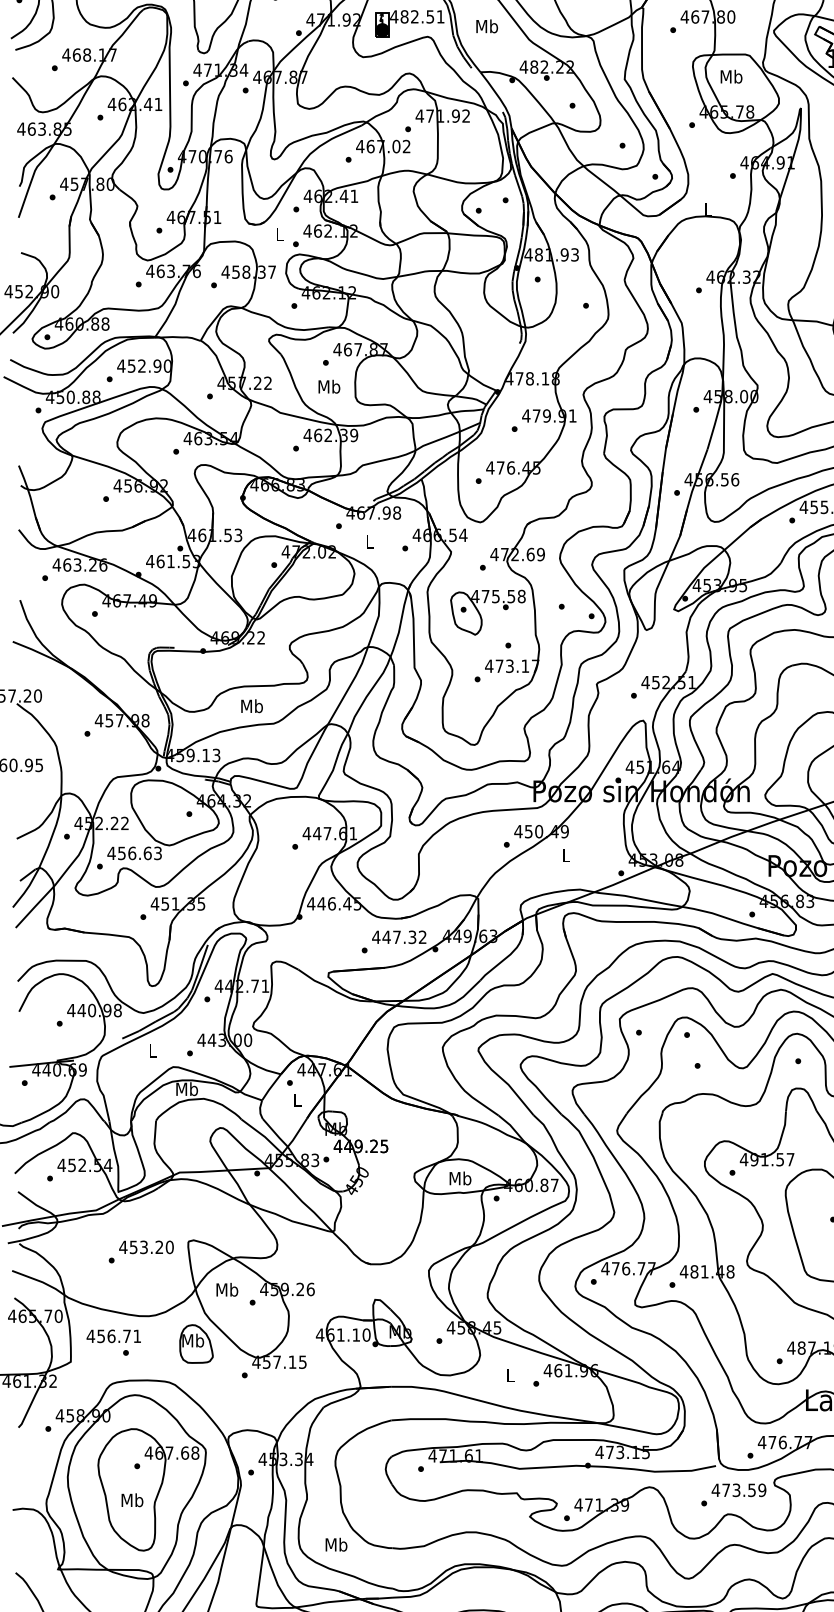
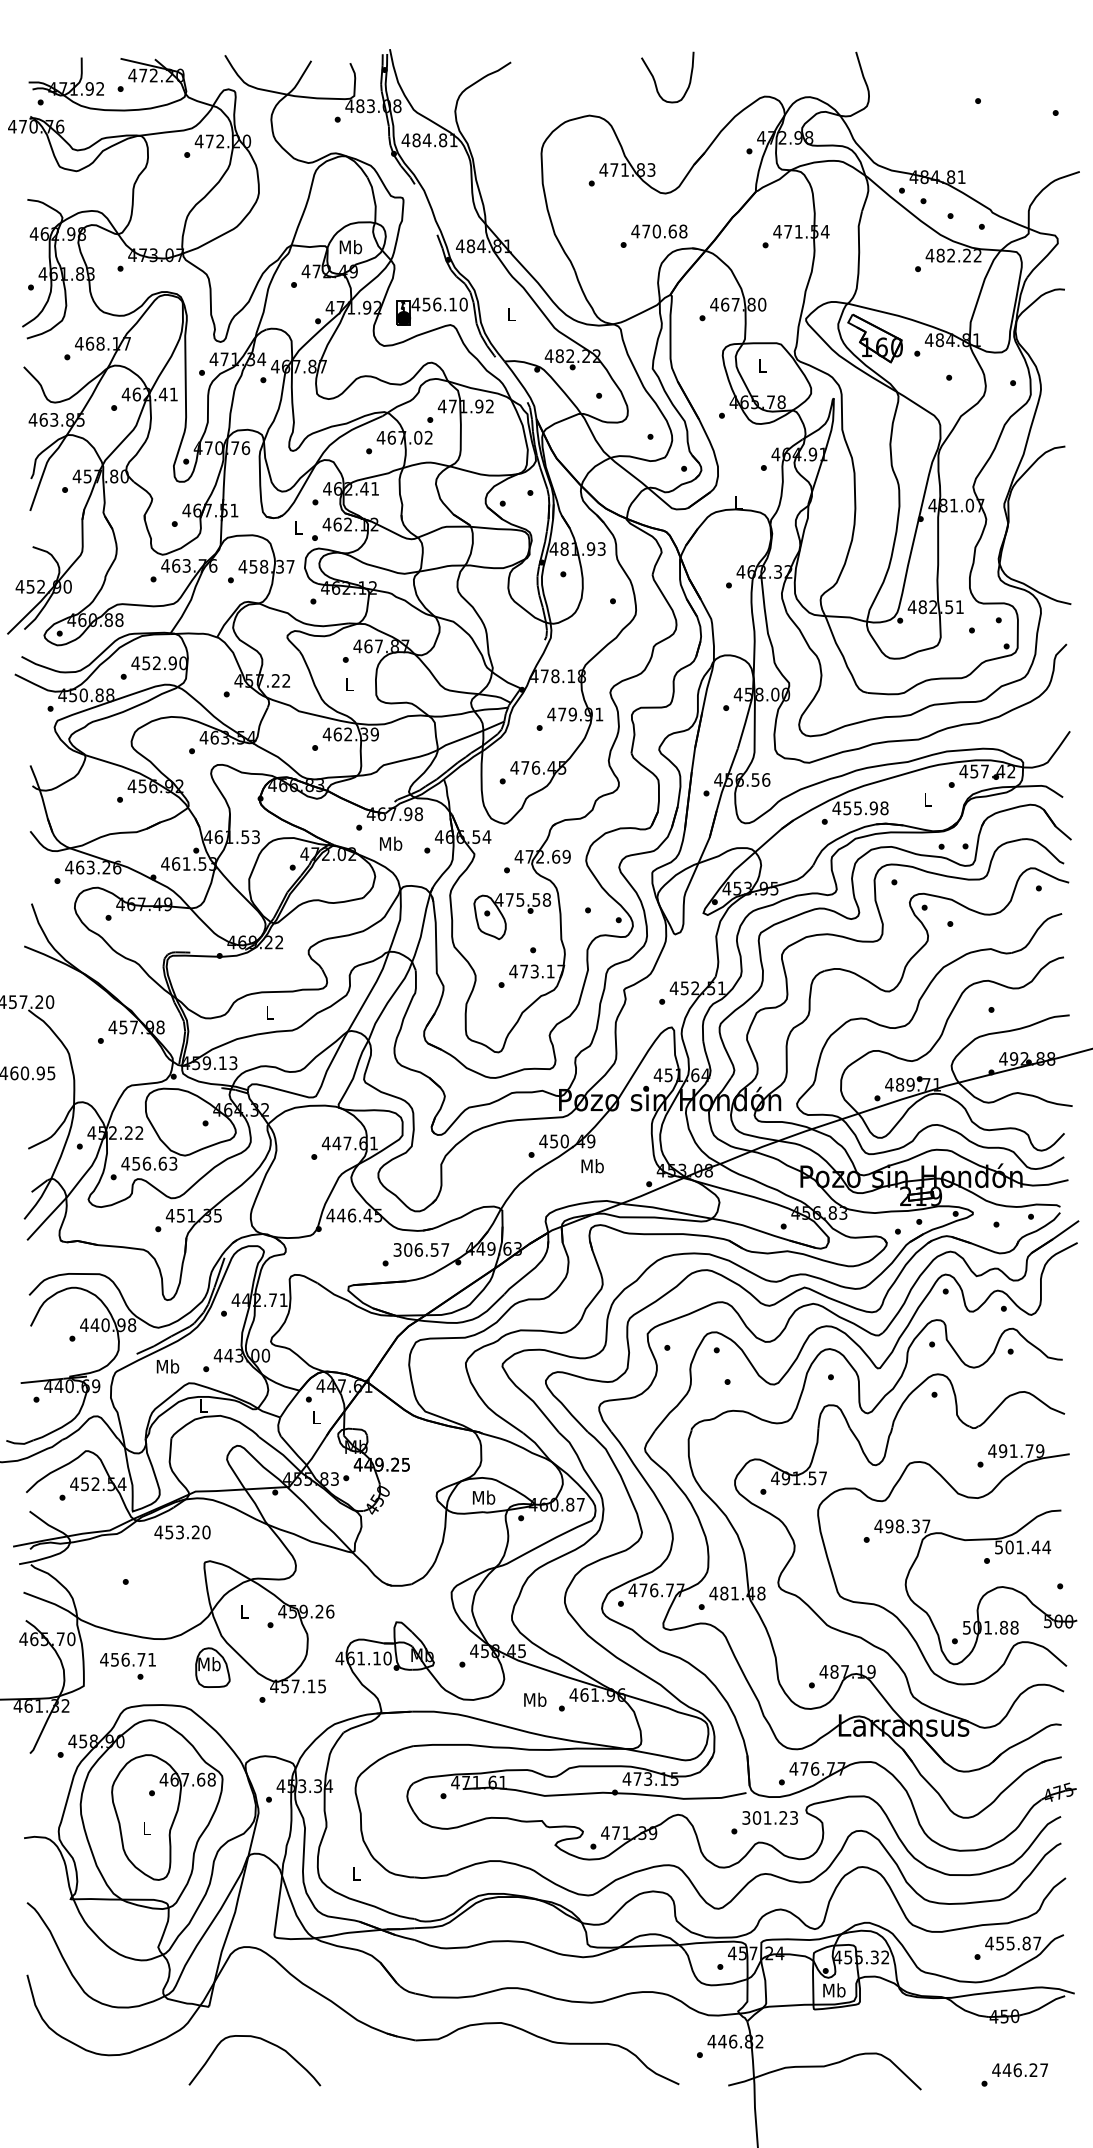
text: (421, 16) -> (444, 304), 482.51 -> 456.10
text: (487, 26) -> (511, 314), Mb -> L
text: (731, 76) -> (762, 365), Mb -> L
text: (329, 386) -> (349, 684), Mb -> L
text: (370, 541) -> (391, 843), L -> Mb
text: (251, 706) -> (269, 1012), Mb -> L
text: (566, 856) -> (592, 1166), L -> Mb
text: (399, 936) -> (421, 1249), 447.32 -> 306.57
text: (152, 1050) -> (167, 1366), L -> Mb
text: (187, 1088) -> (203, 1405), Mb -> L
text: (146, 1247) -> (182, 1532), moved
text: (227, 1289) -> (244, 1611), Mb -> L
text: (510, 1374) -> (535, 1699), L -> Mb
text: (739, 1489) -> (770, 1817), 473.59 -> 301.23
text: (132, 1500) -> (147, 1828), Mb -> L
text: (336, 1544) -> (356, 1873), Mb -> L

